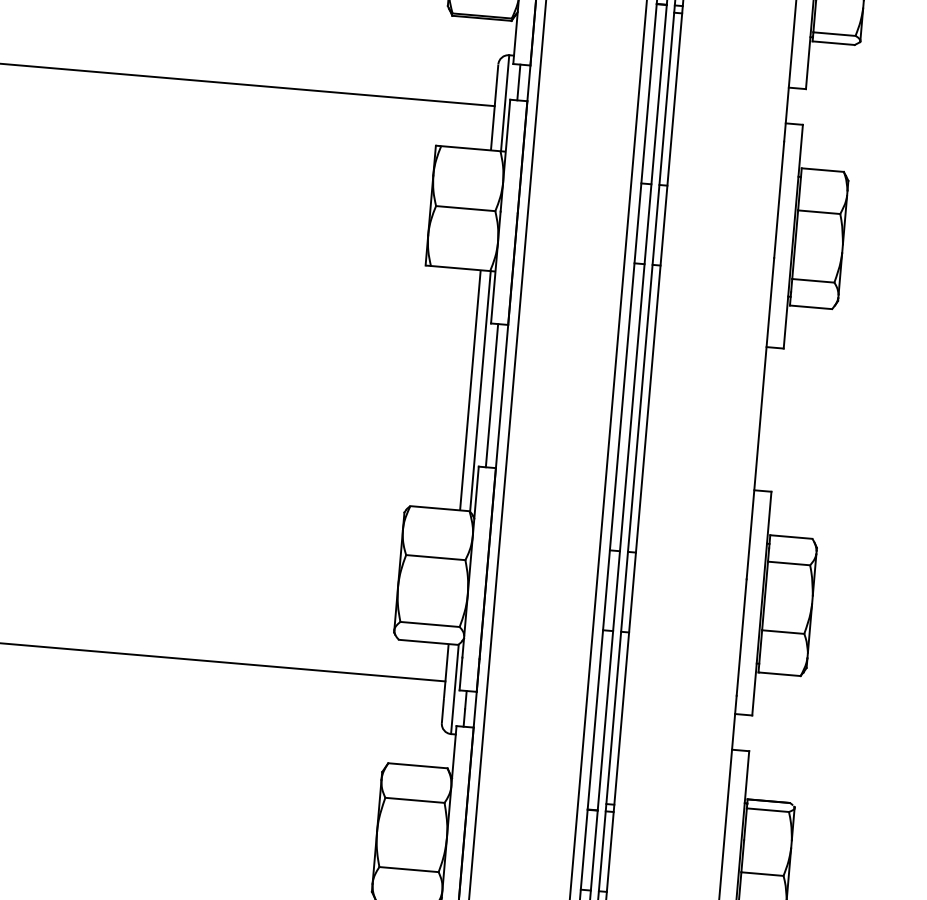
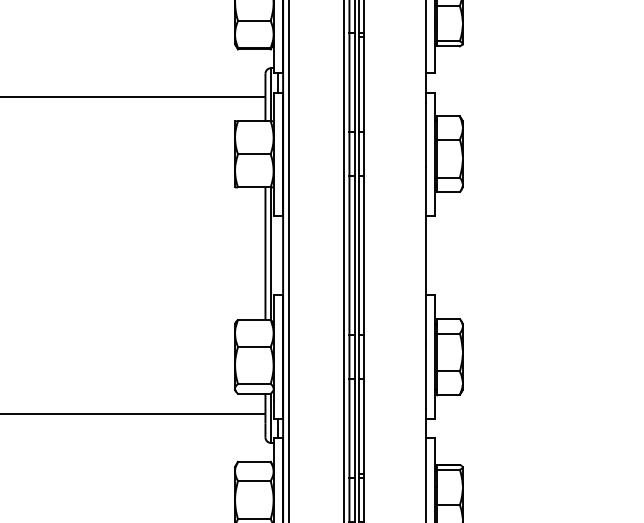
line: (491, 395) -> (277, 255), removed

